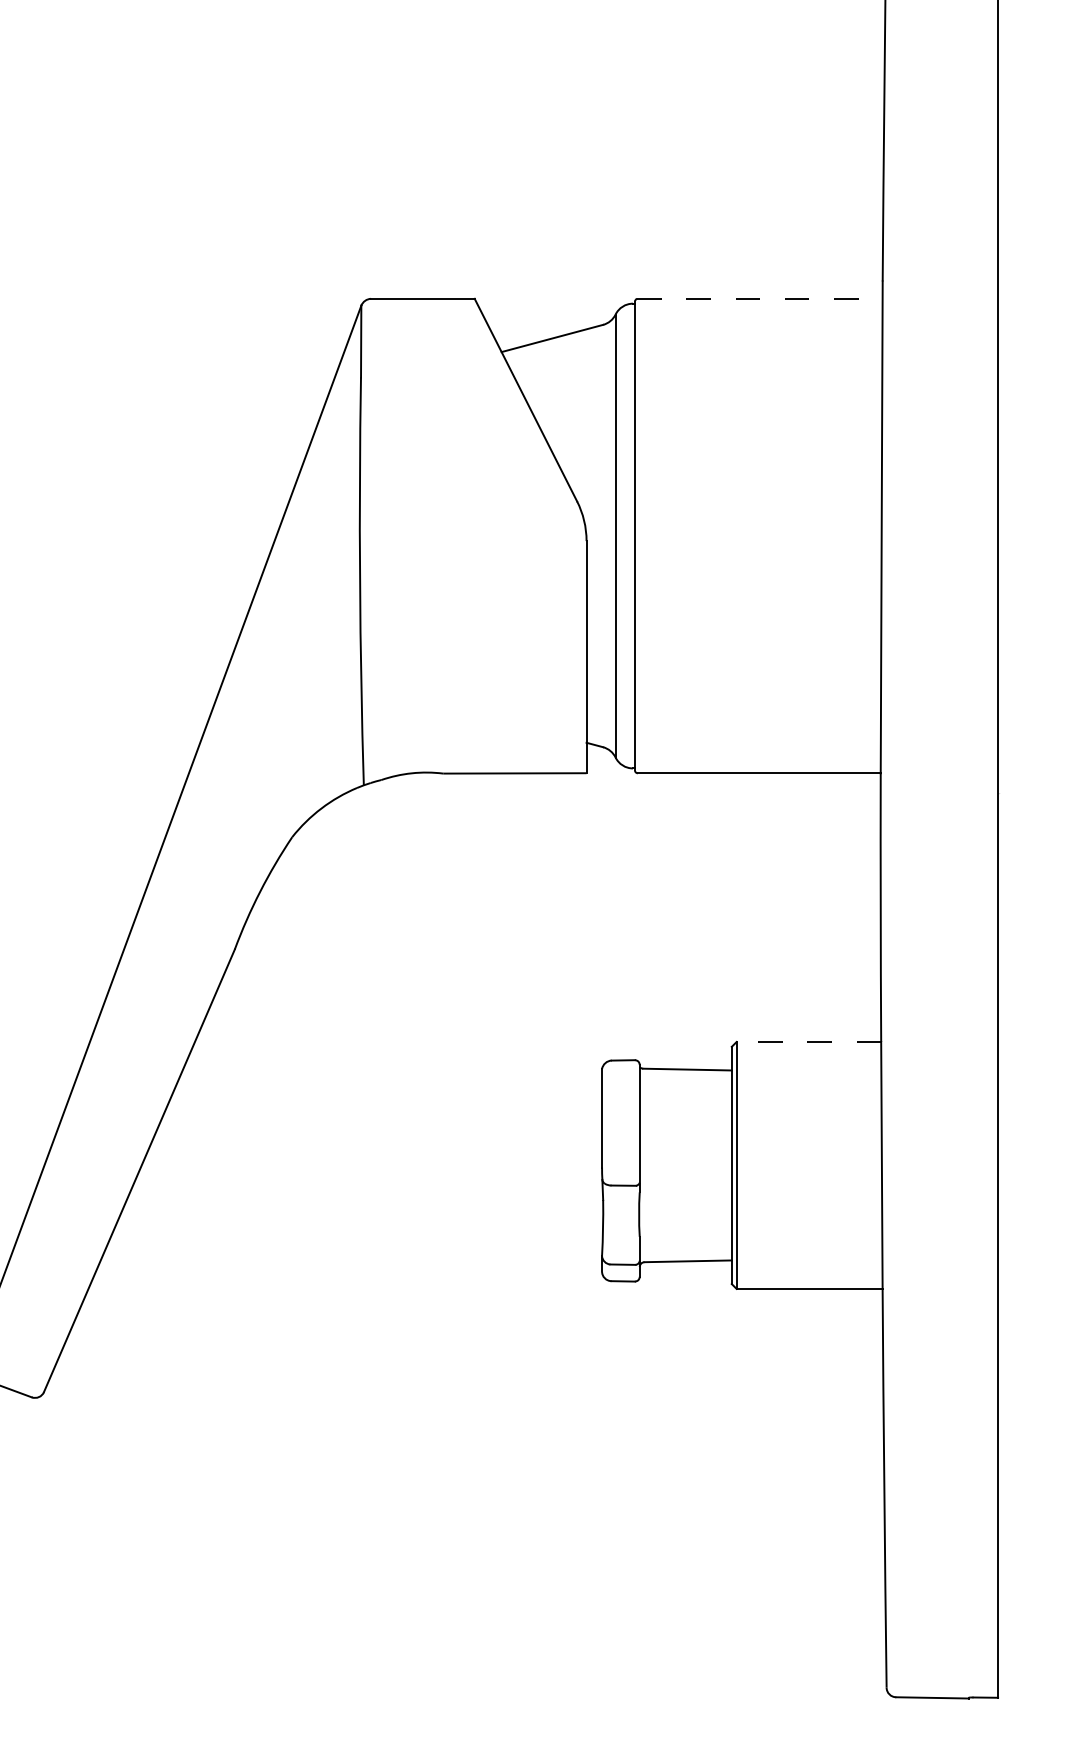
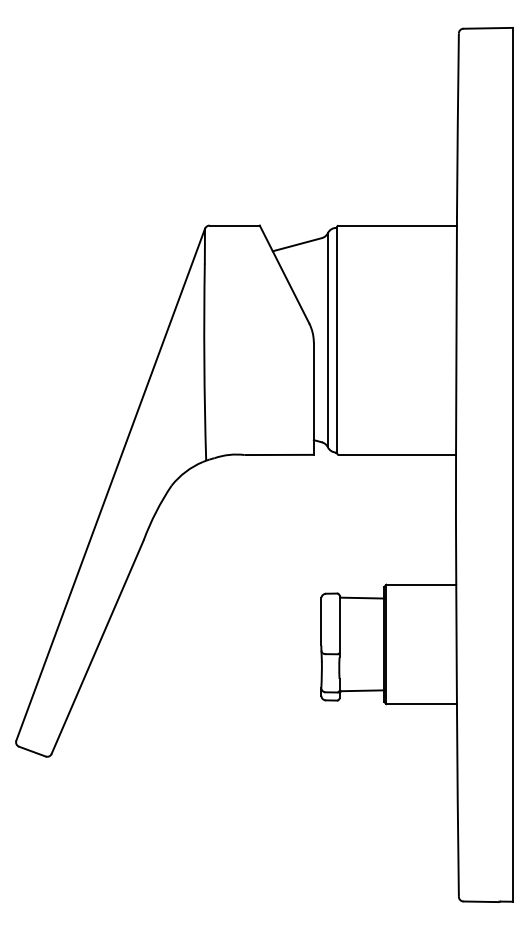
line: (761, 298) -> (398, 225), dashed -> solid
line: (809, 1041) -> (421, 584), dashed -> solid

